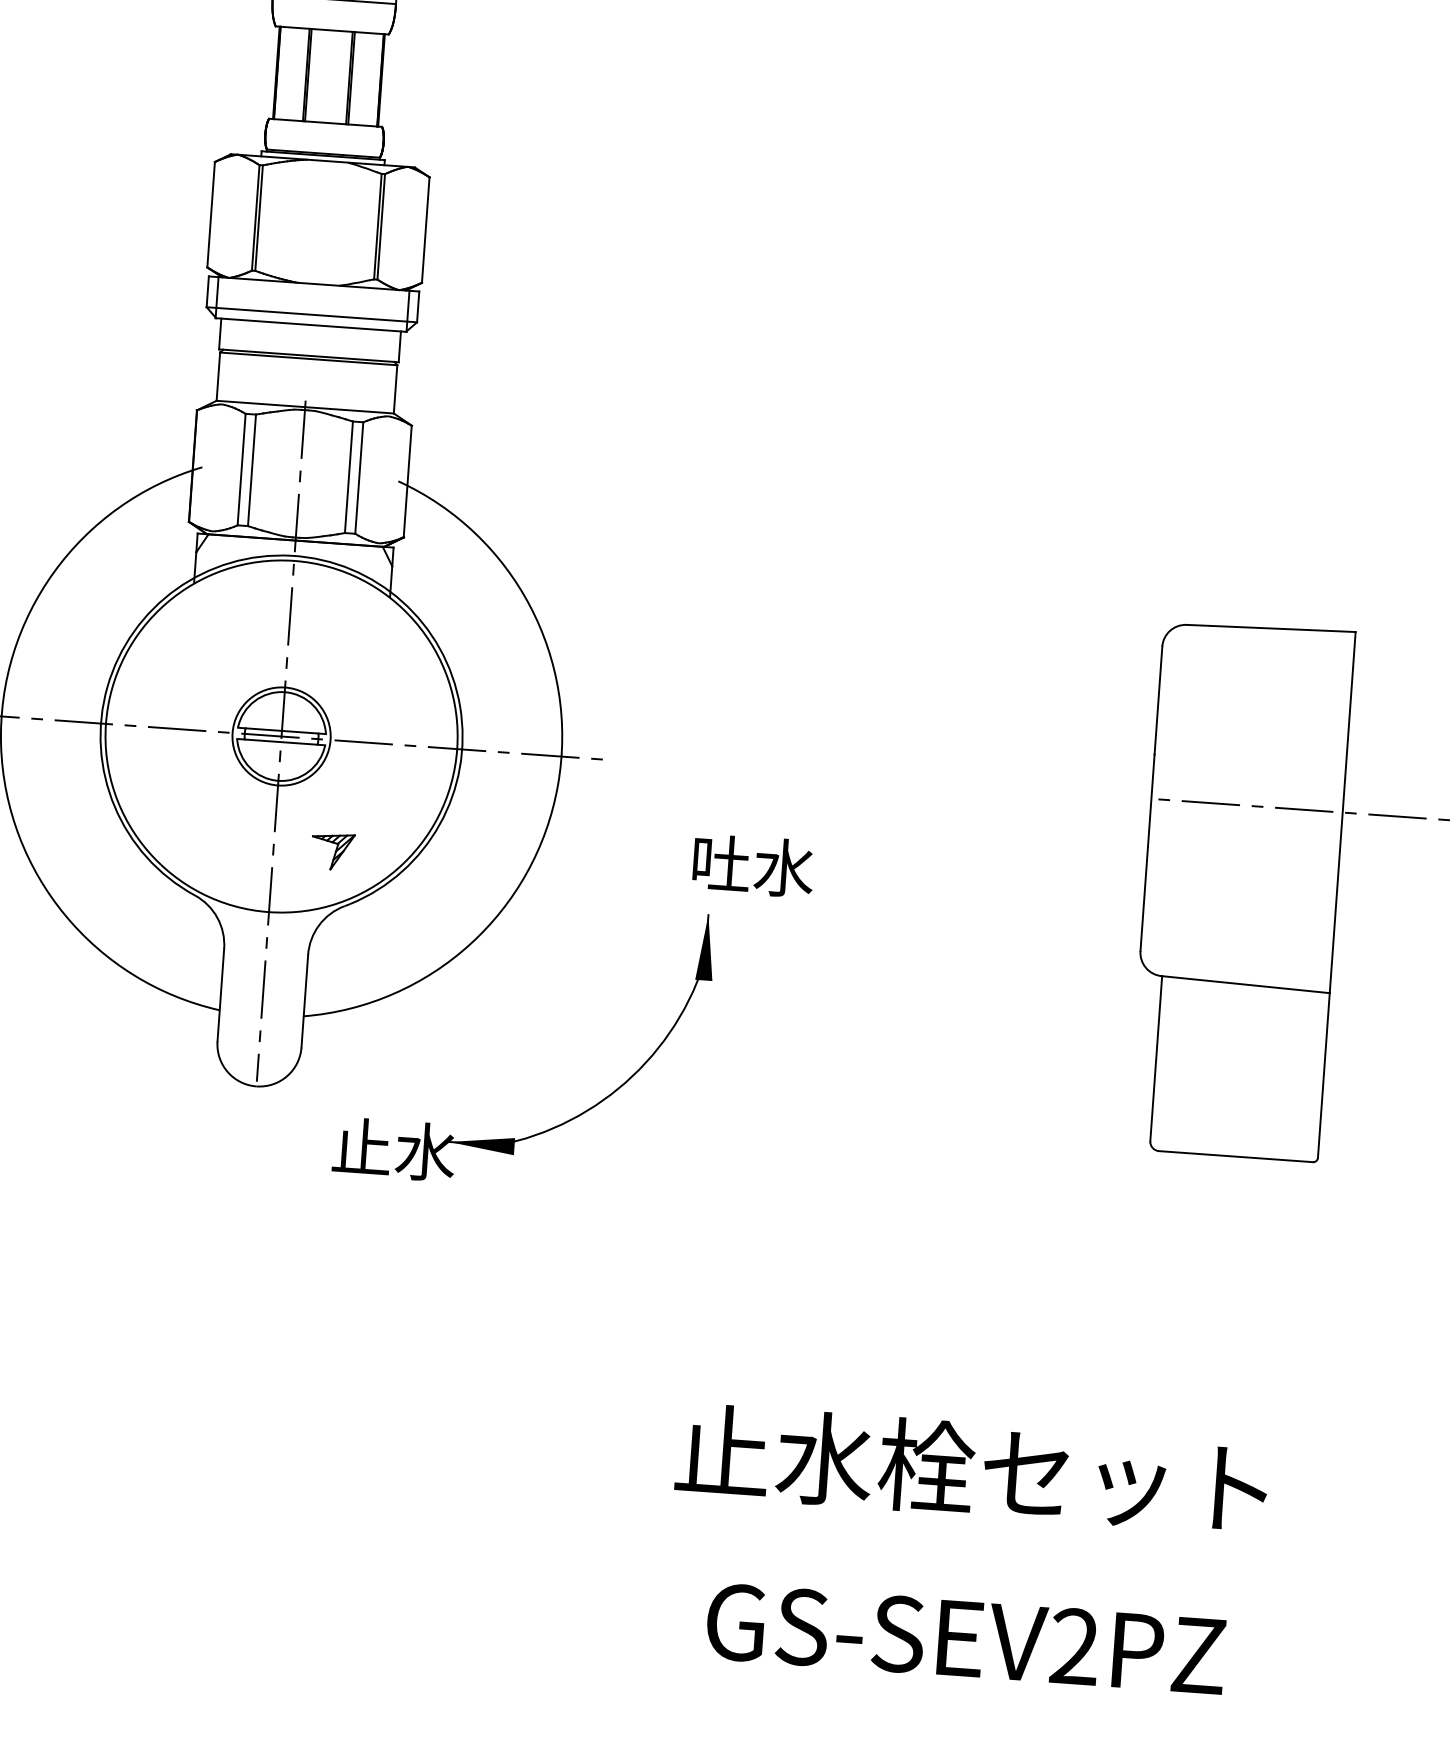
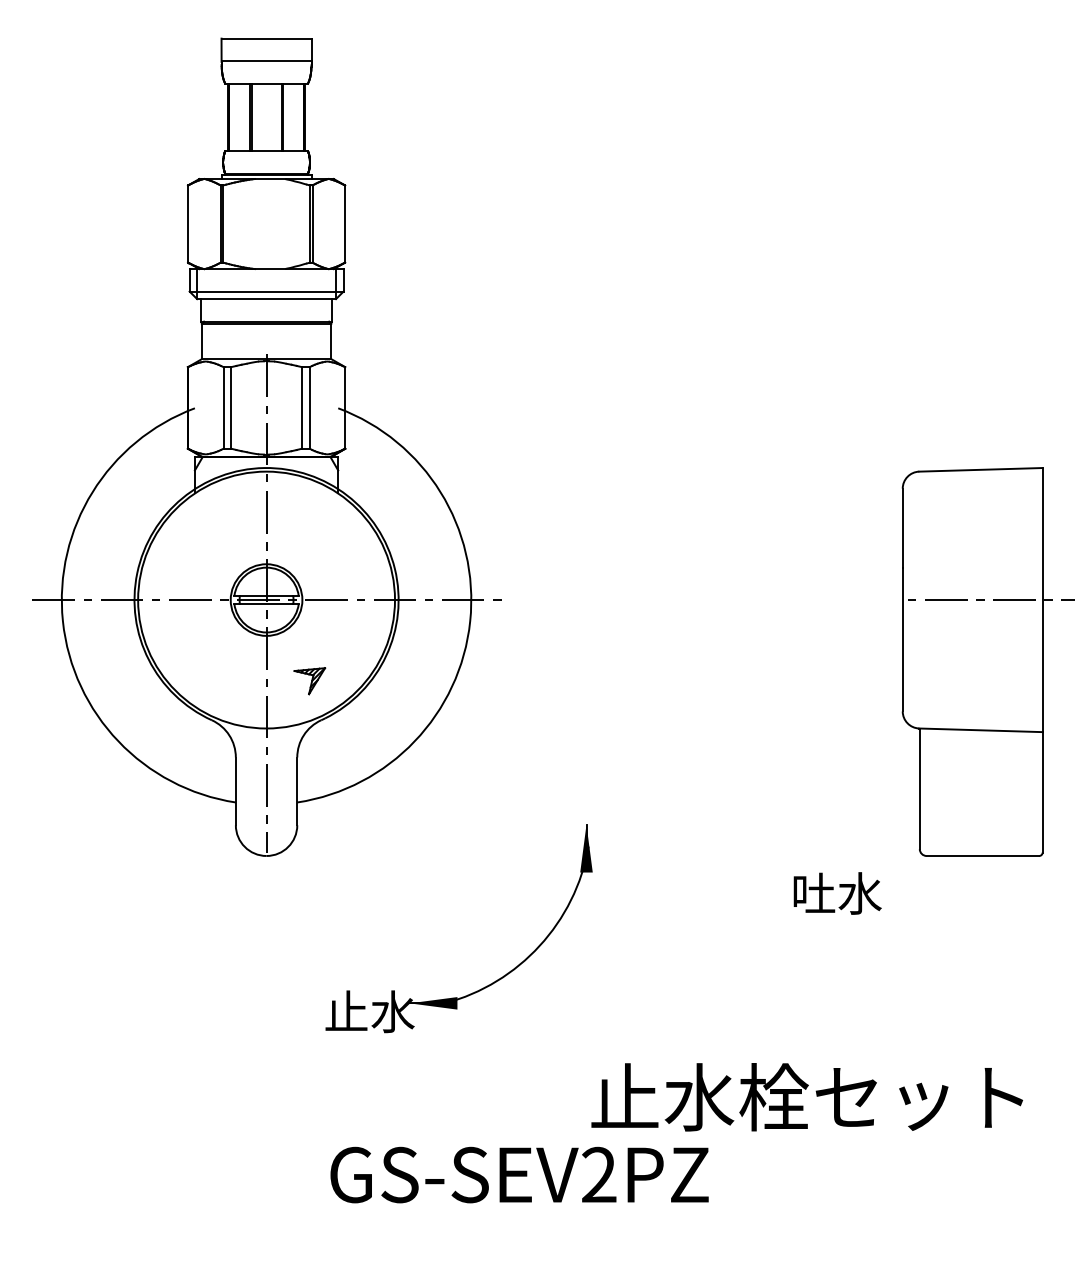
text: (753, 865) -> (837, 893), moved
part: (555, 1125) -> (486, 985), moved
text: (965, 1638) -> (519, 1174), moved

